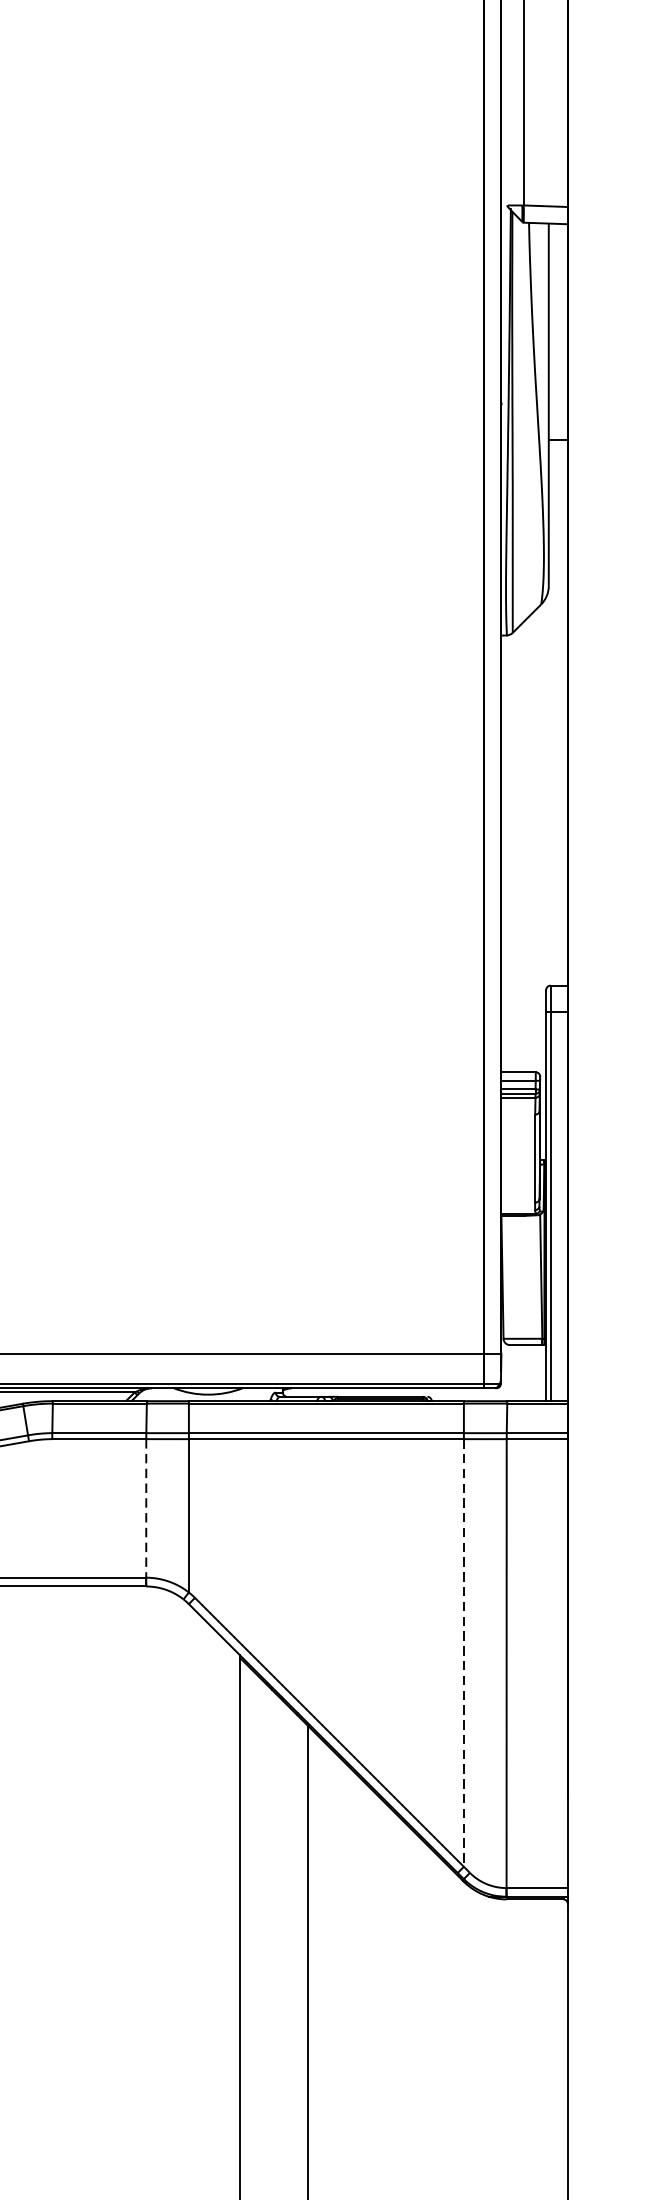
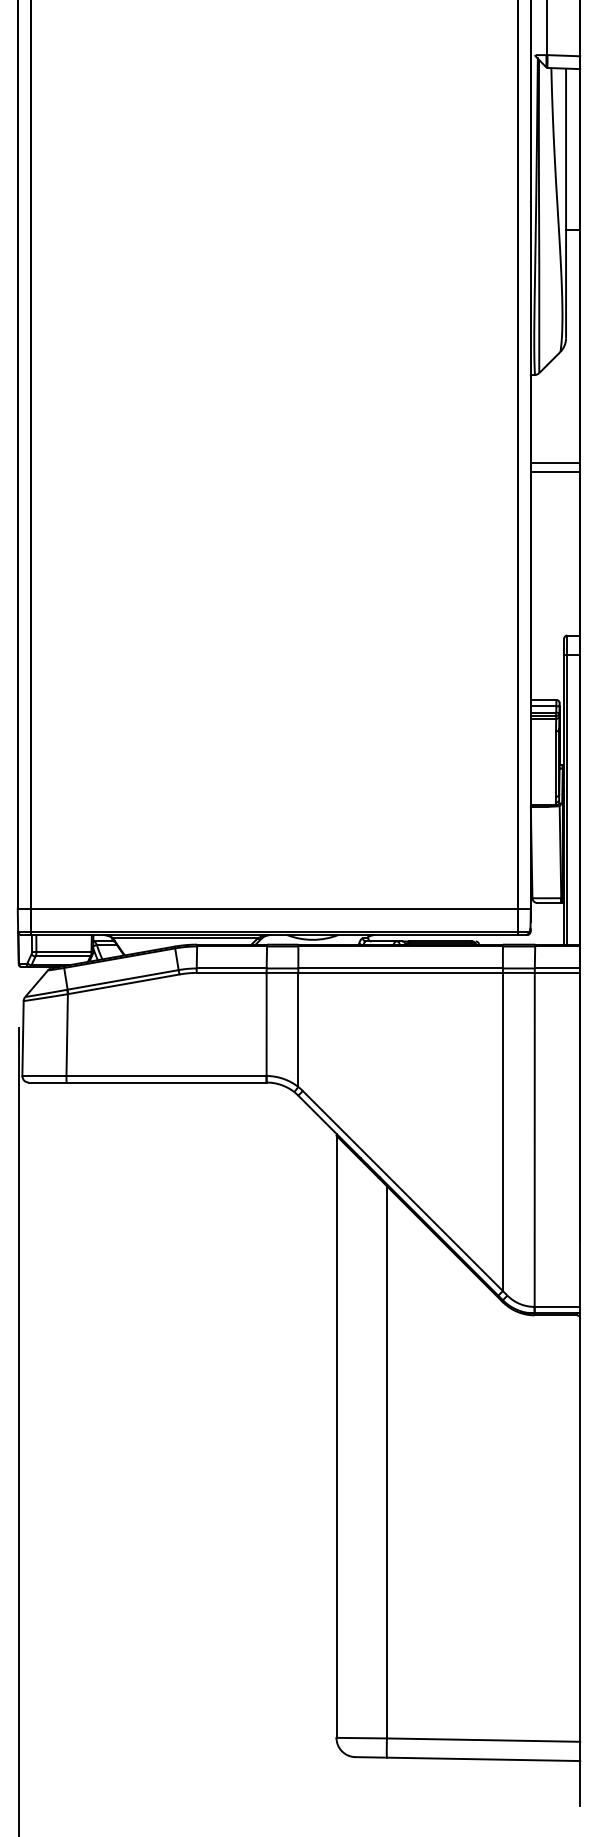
line: (534, 754) -> (555, 463), added
line: (534, 765) -> (555, 471), added
line: (146, 1508) -> (266, 1024), dashed -> solid
line: (463, 1653) -> (502, 1132), dashed -> solid

